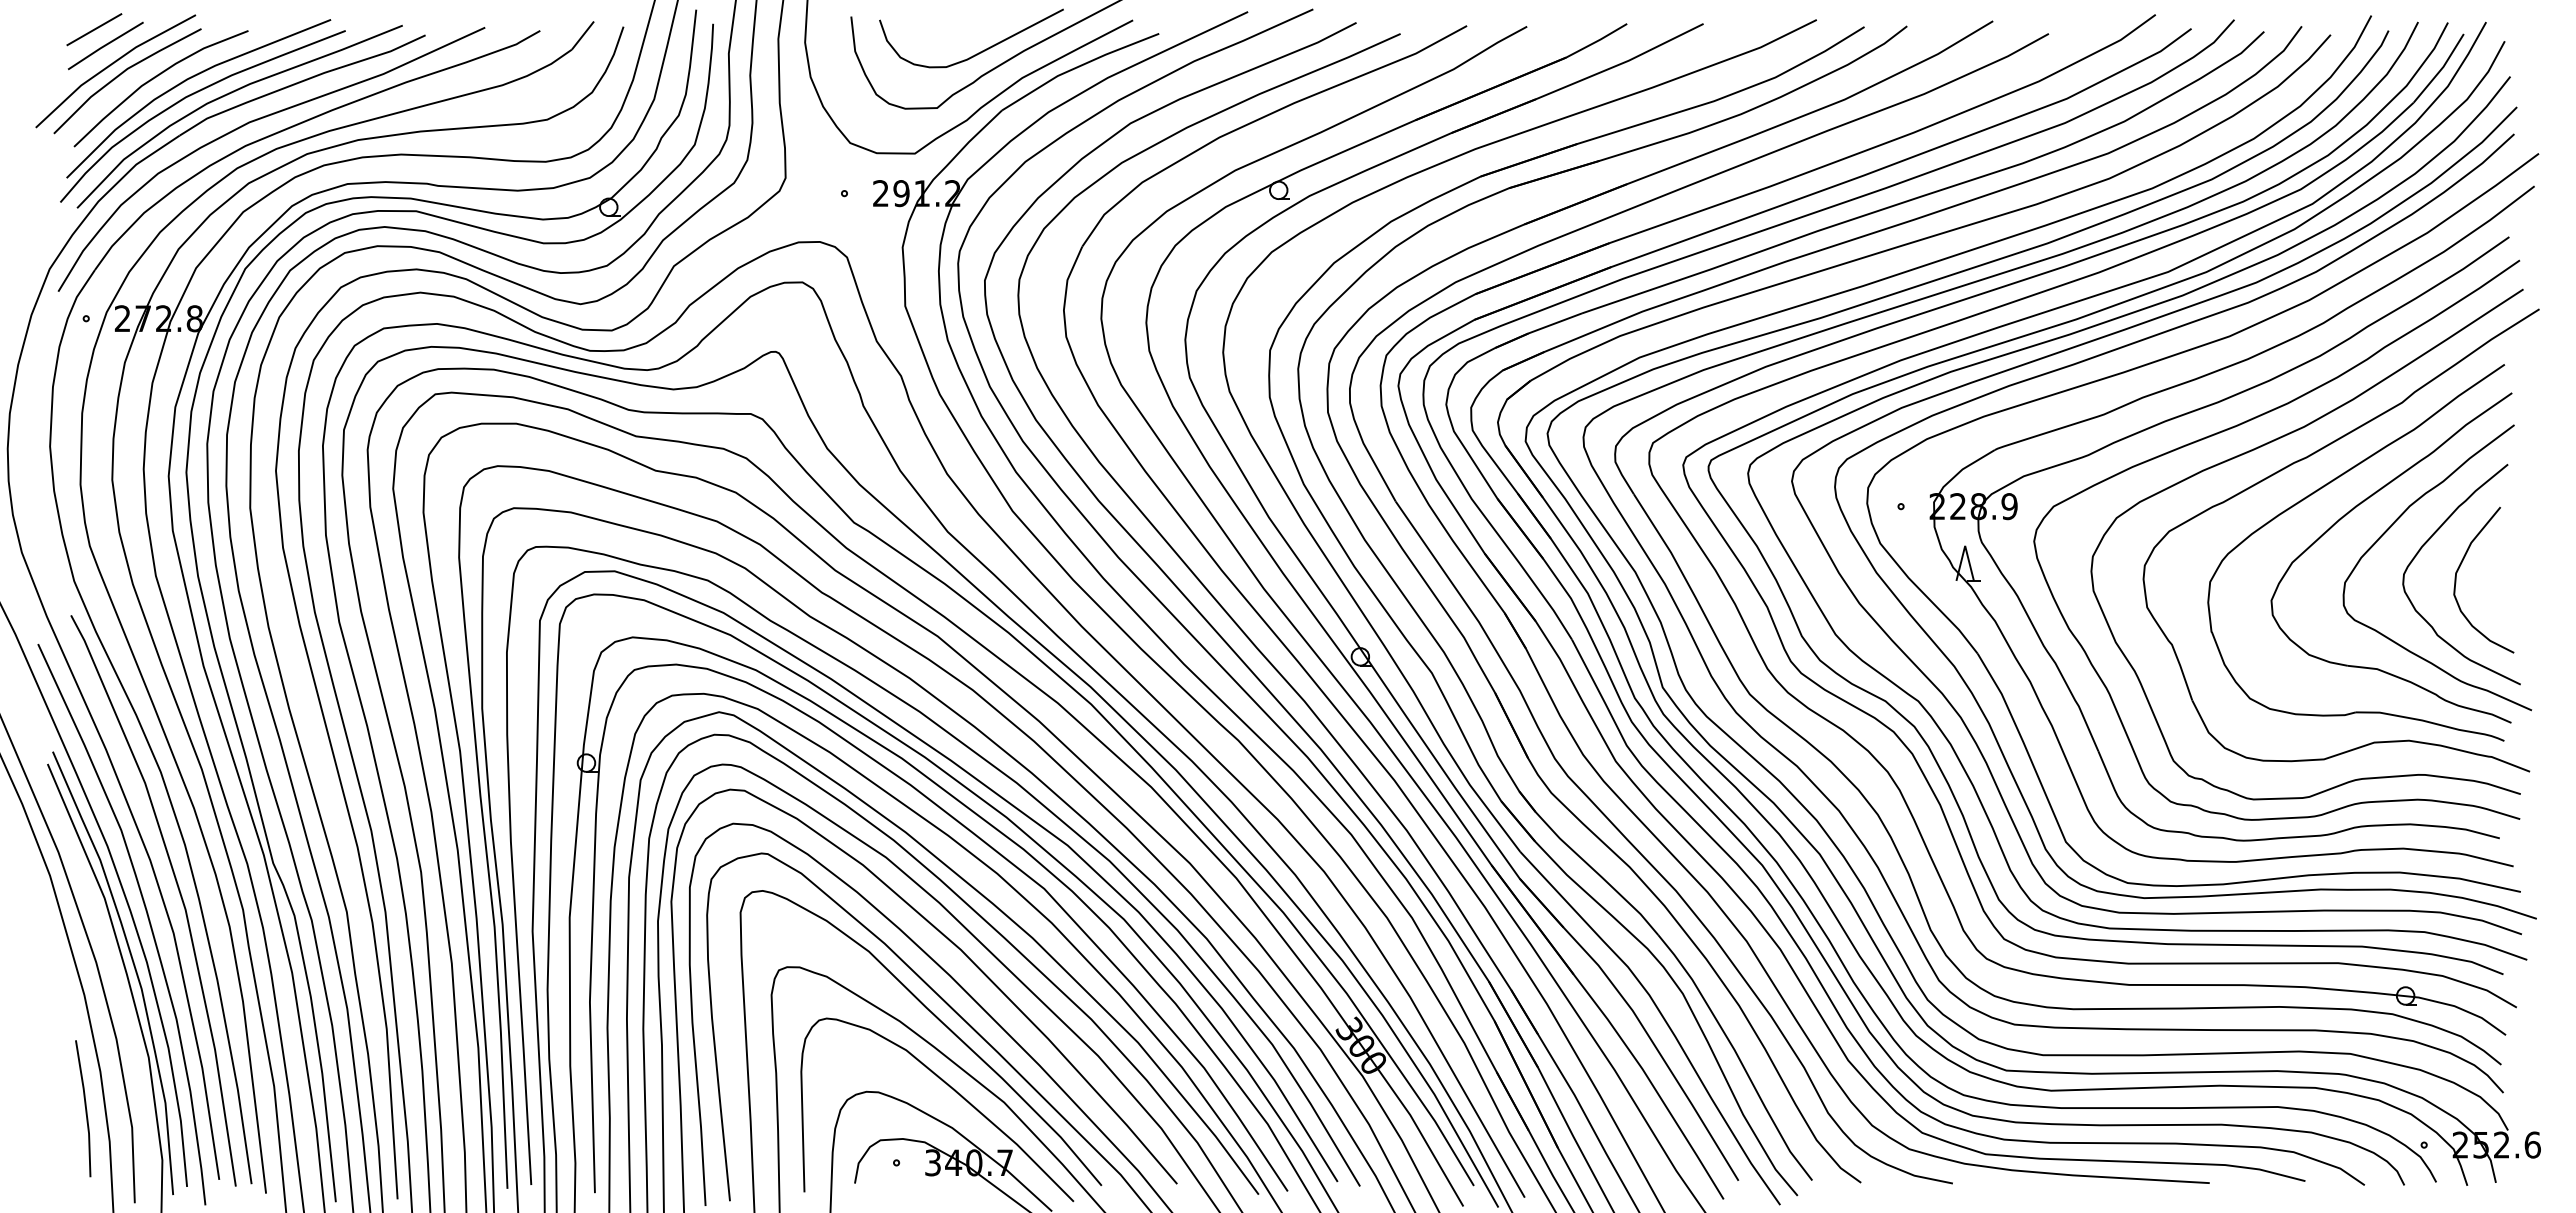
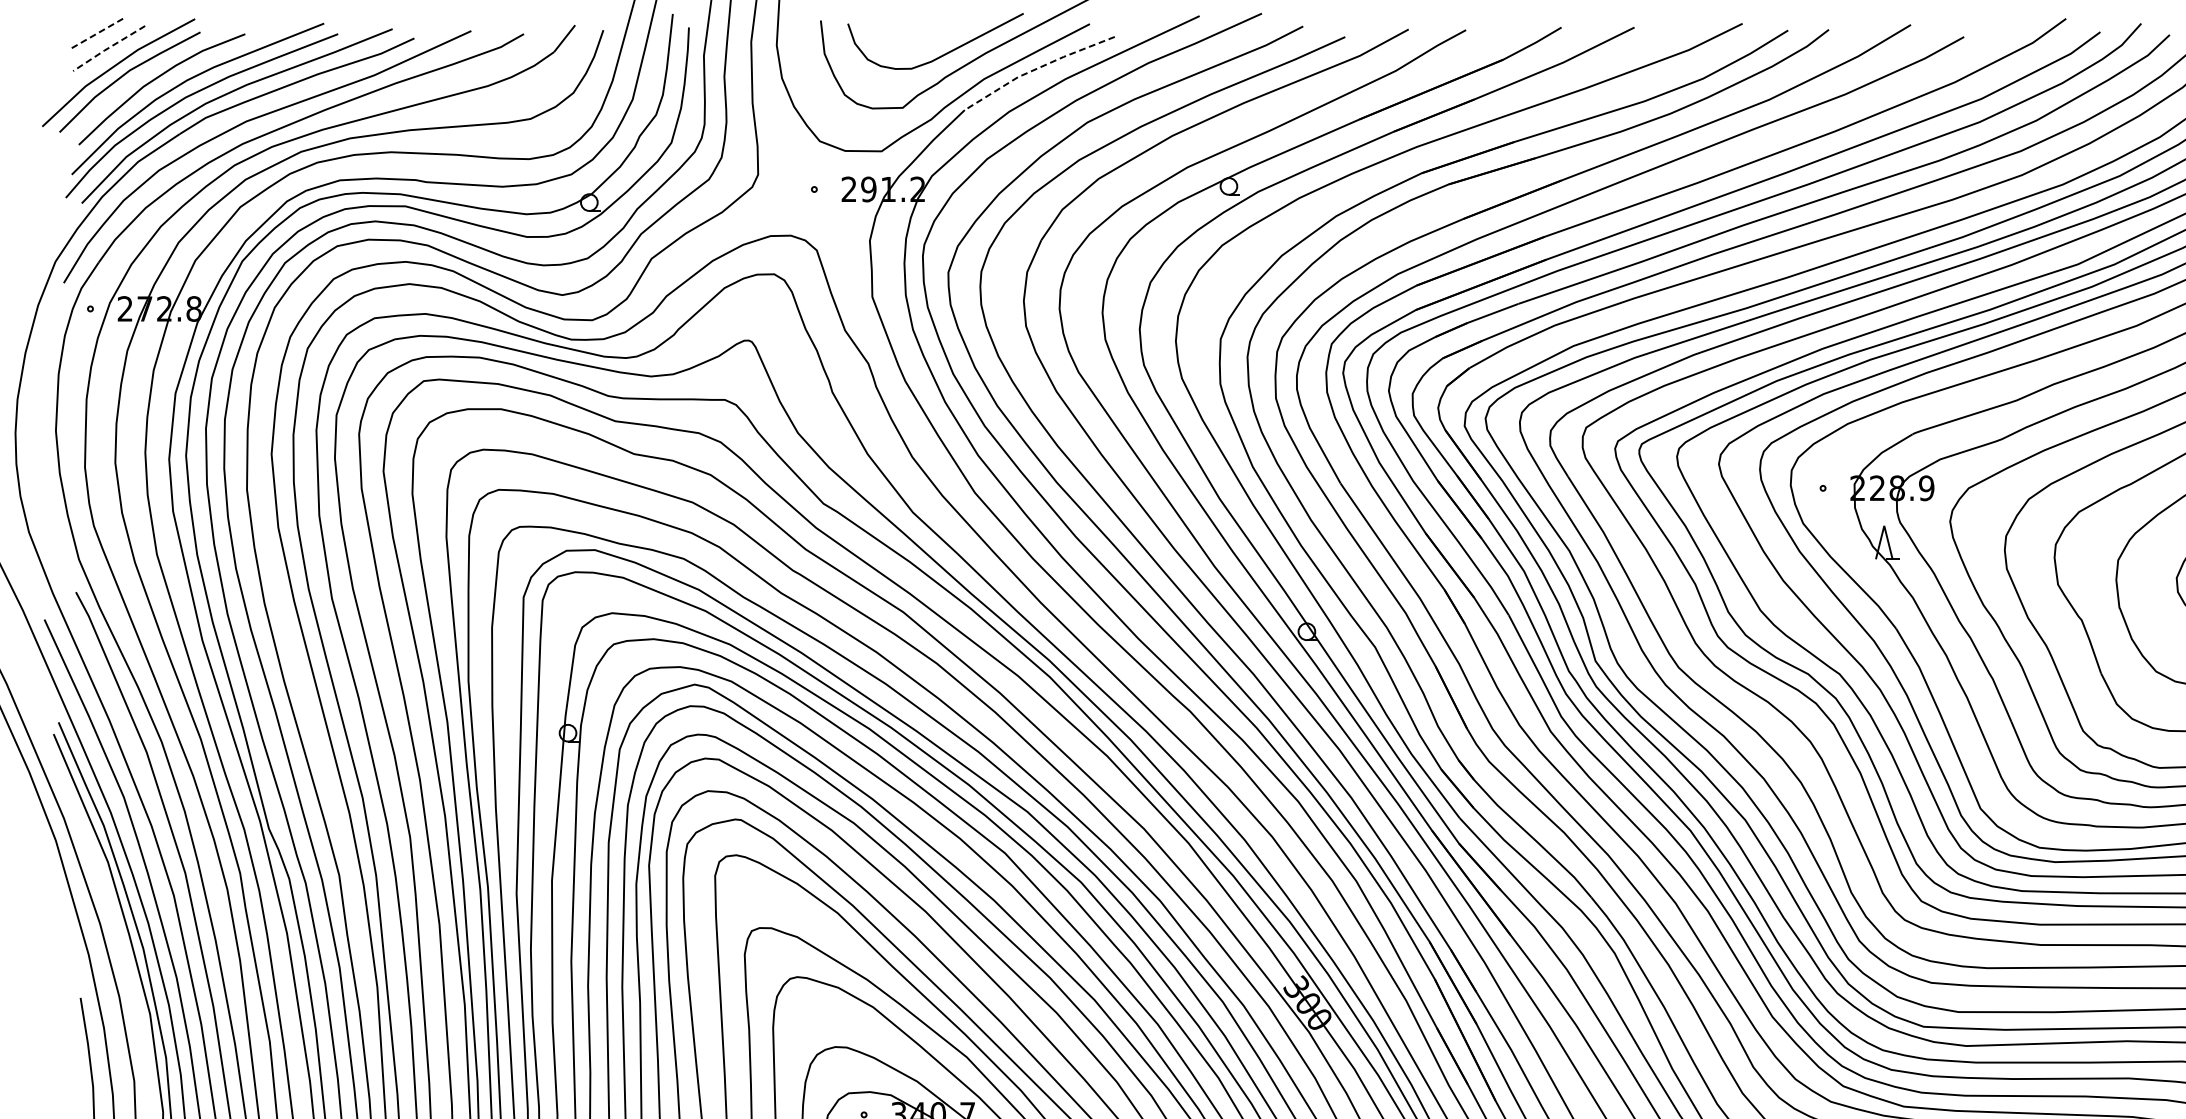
line: (94, 29) -> (98, 32), solid -> dashed
line: (104, 45) -> (107, 48), solid -> dashed
line: (1077, 67) -> (1036, 69), solid -> dashed

